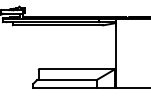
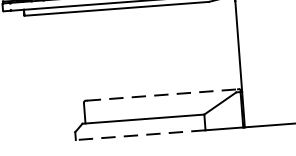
line: (77, 68) -> (163, 94), solid -> dashed
line: (65, 87) -> (141, 134), solid -> dashed

